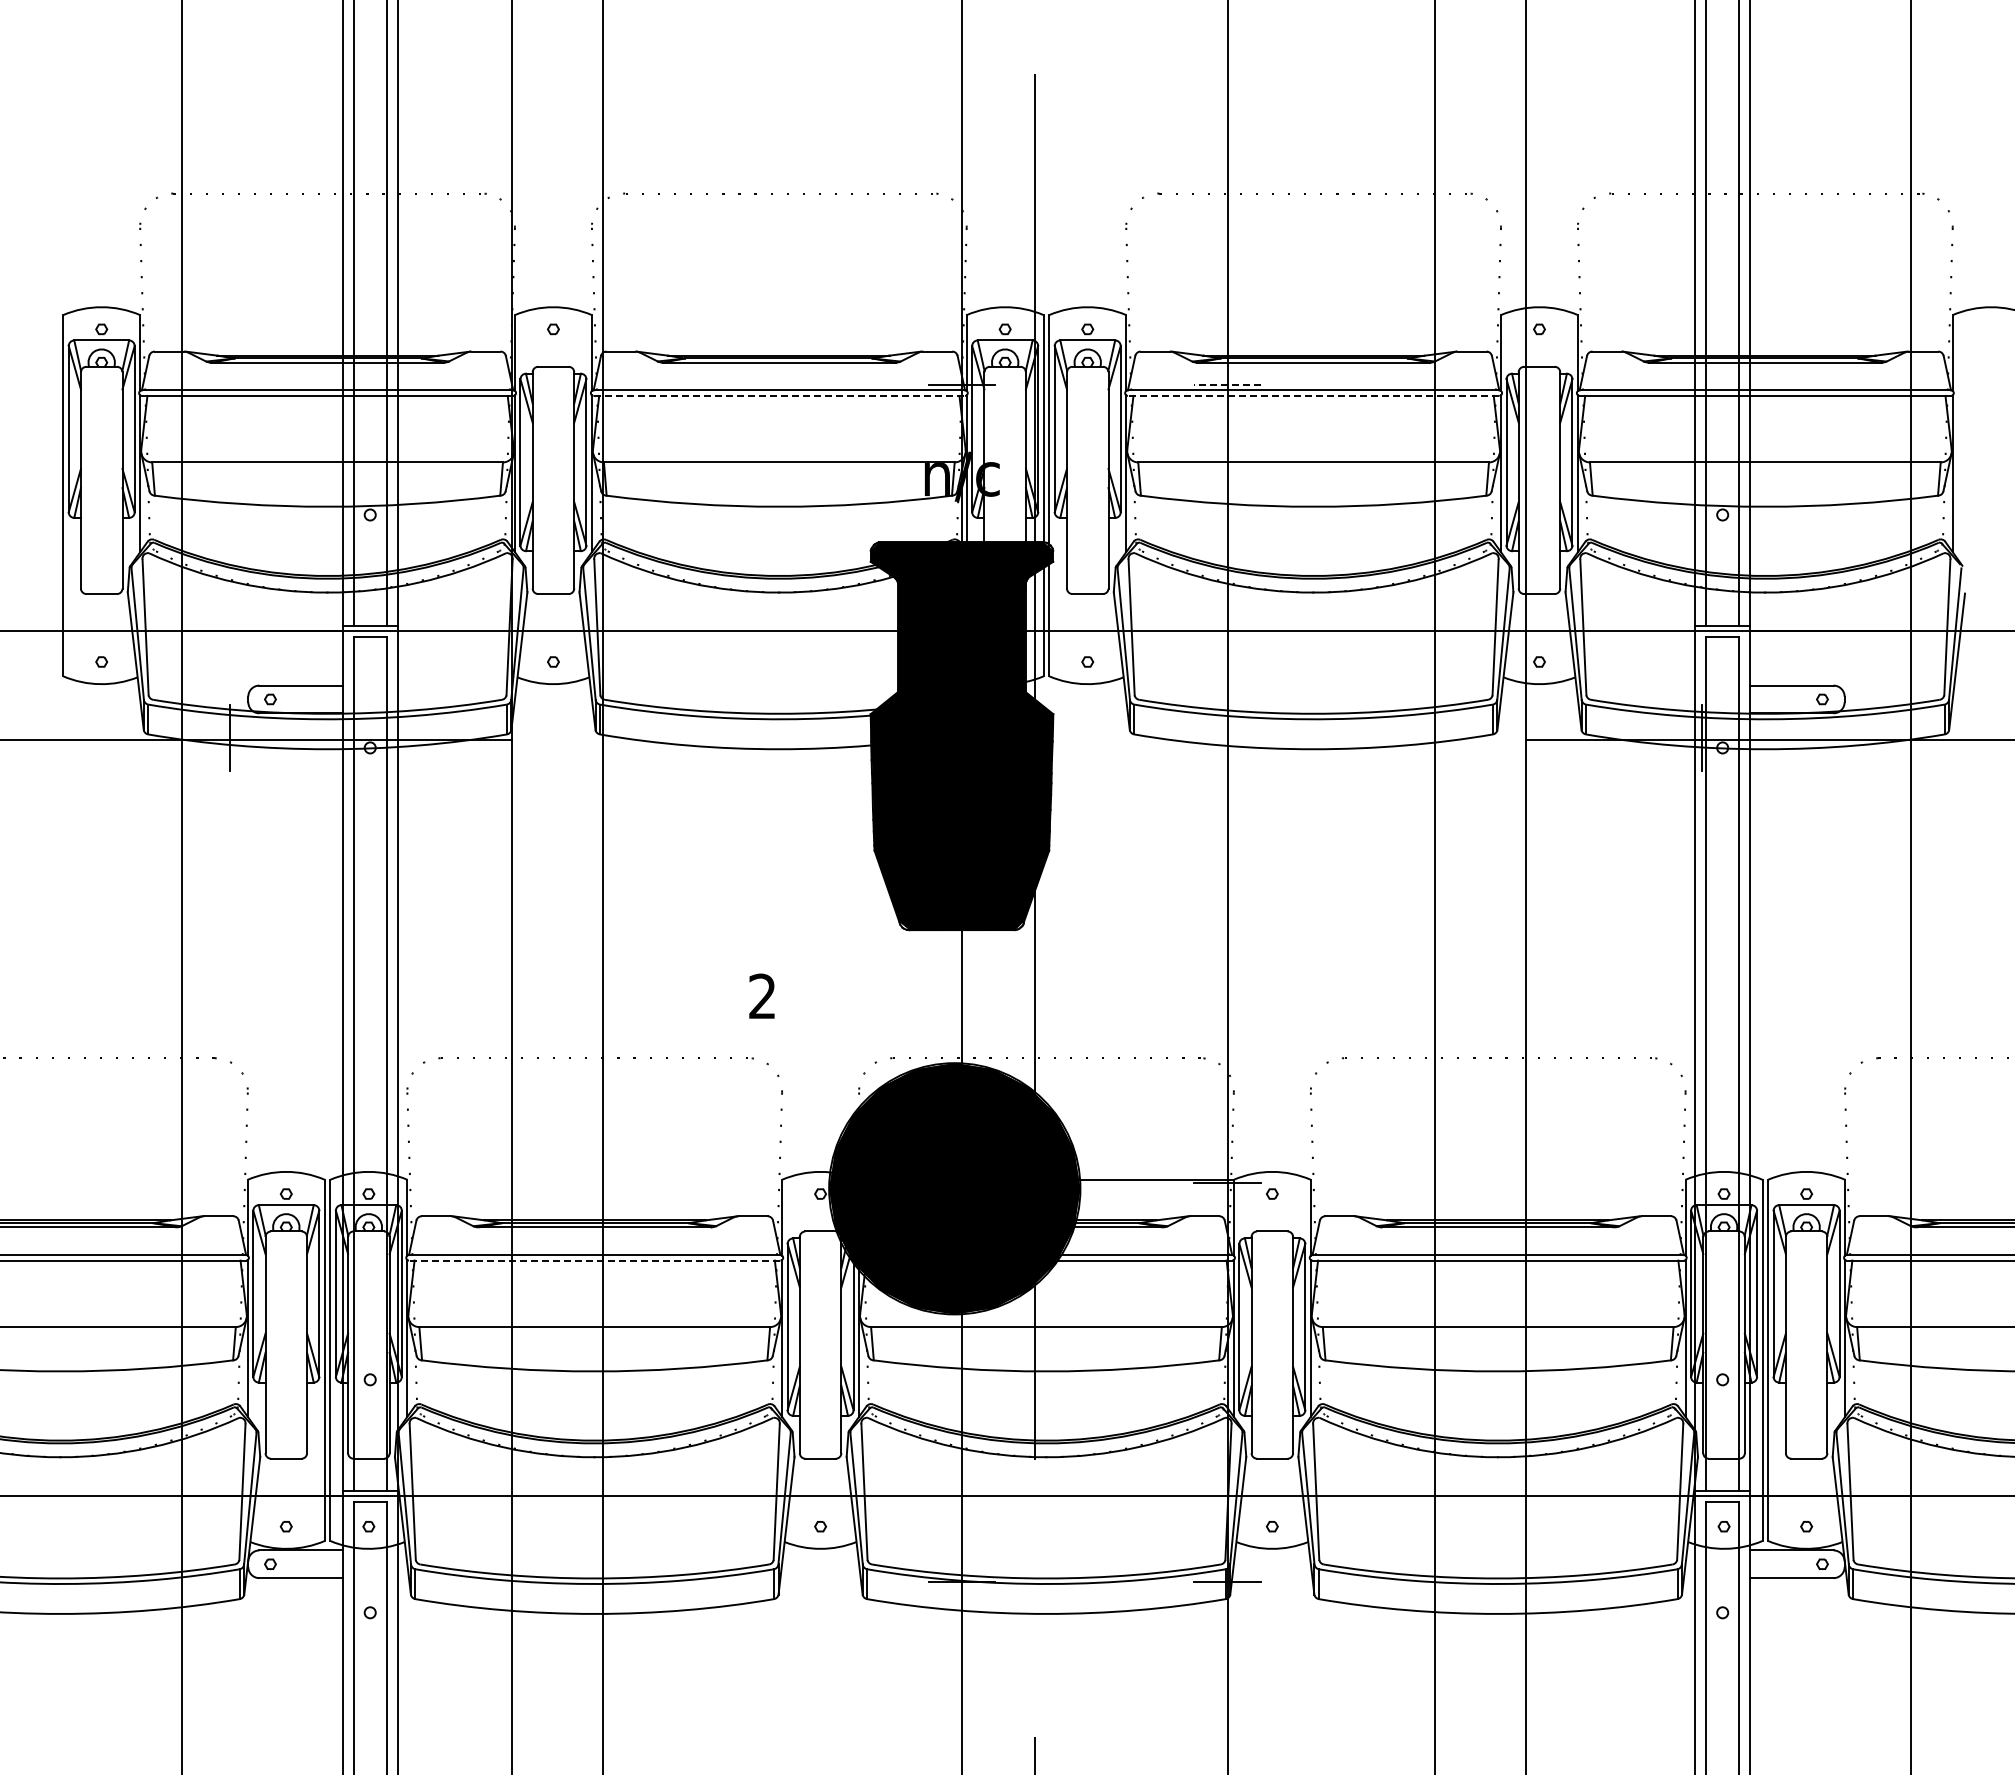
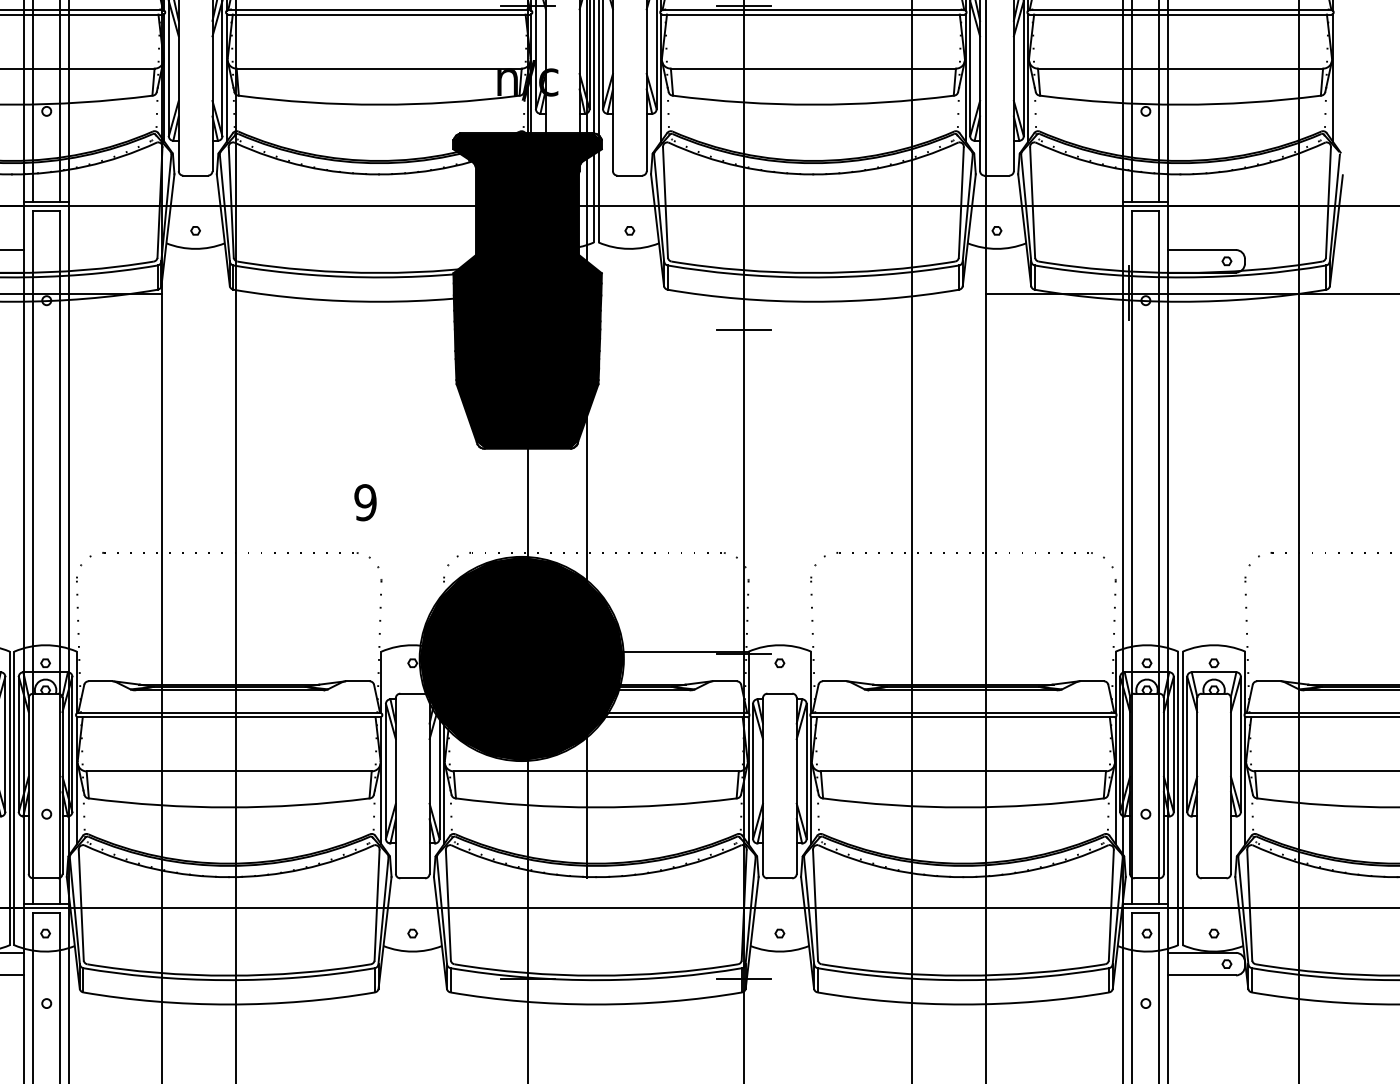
line: (1227, 384) -> (743, 5), dashed -> solid
line: (779, 395) -> (379, 14), dashed -> solid
line: (1313, 395) -> (813, 14), dashed -> solid
line: (1227, 784) -> (743, 330), added
text: (762, 996) -> (365, 502), 2 -> 9
line: (594, 1260) -> (228, 717), dashed -> solid

